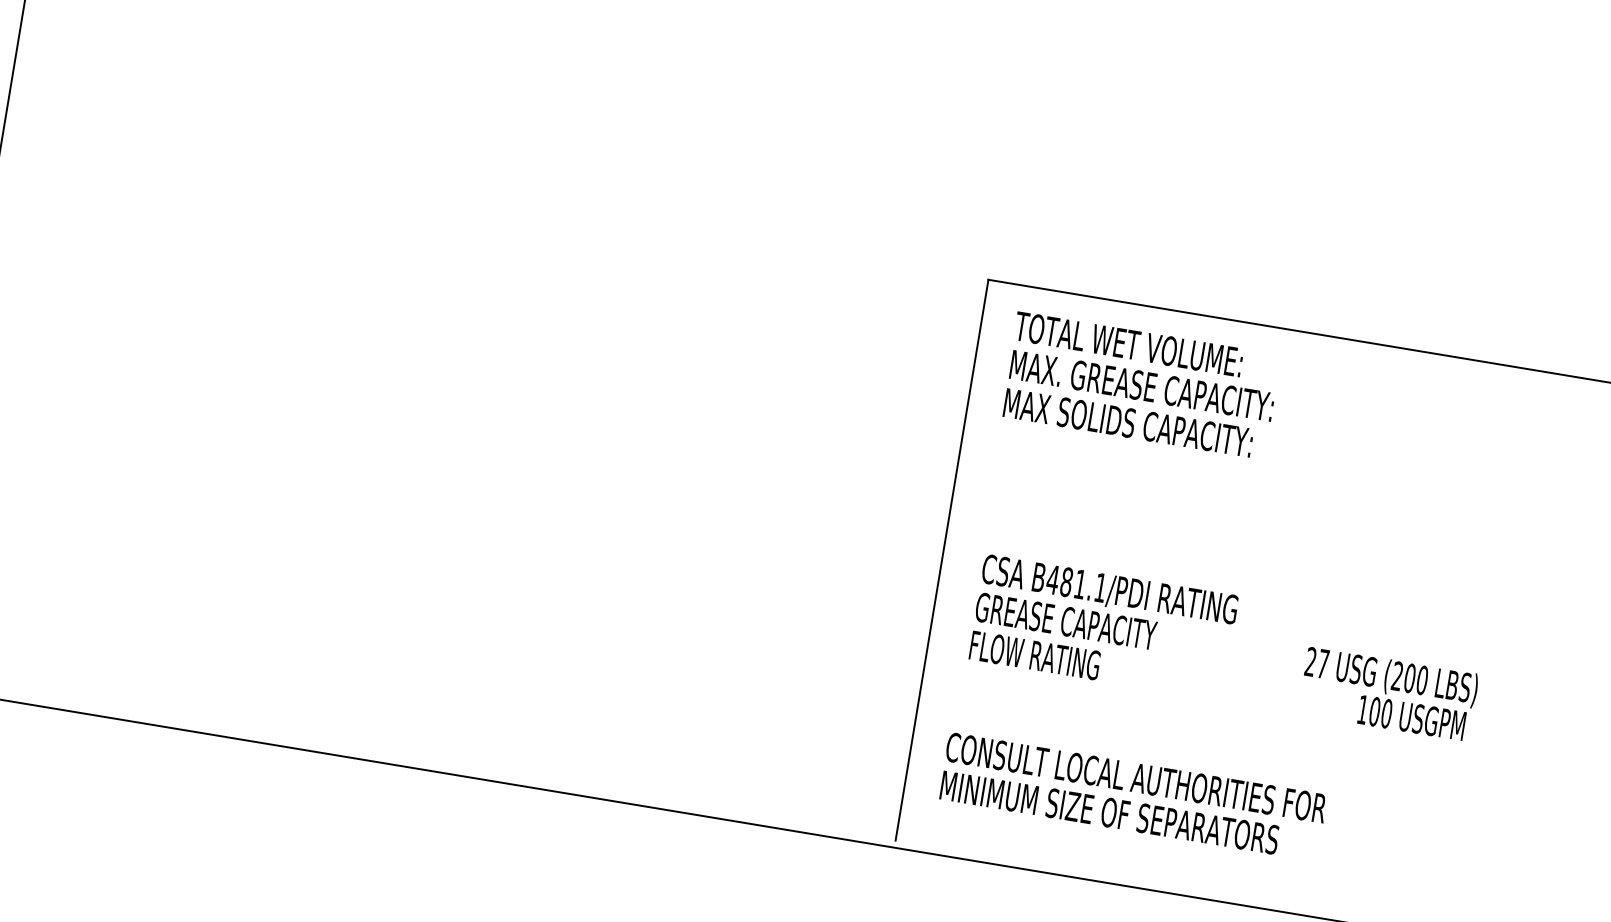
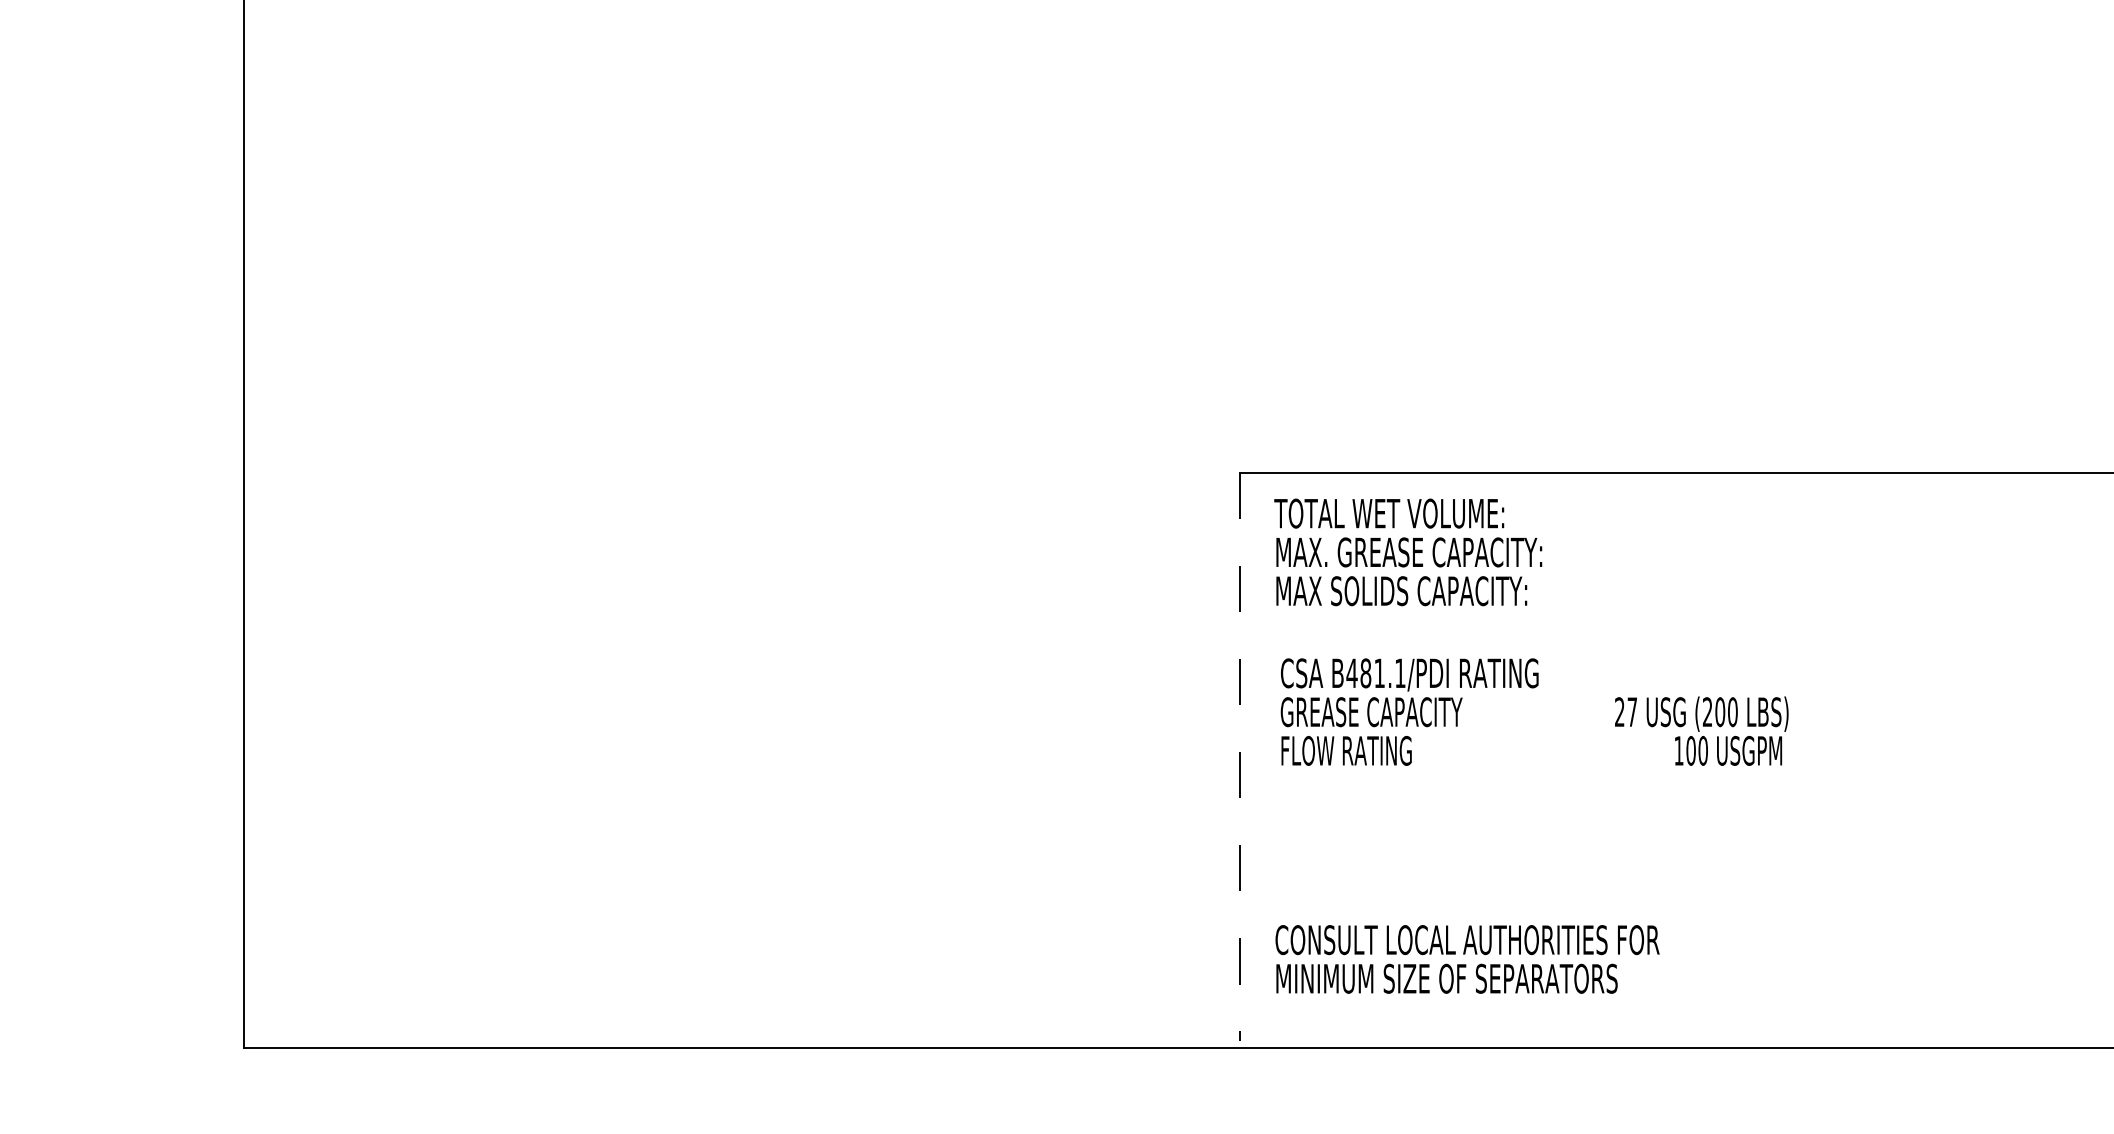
line: (942, 560) -> (1240, 757), solid -> dashed
text: (1226, 647) -> (1534, 711), moved

